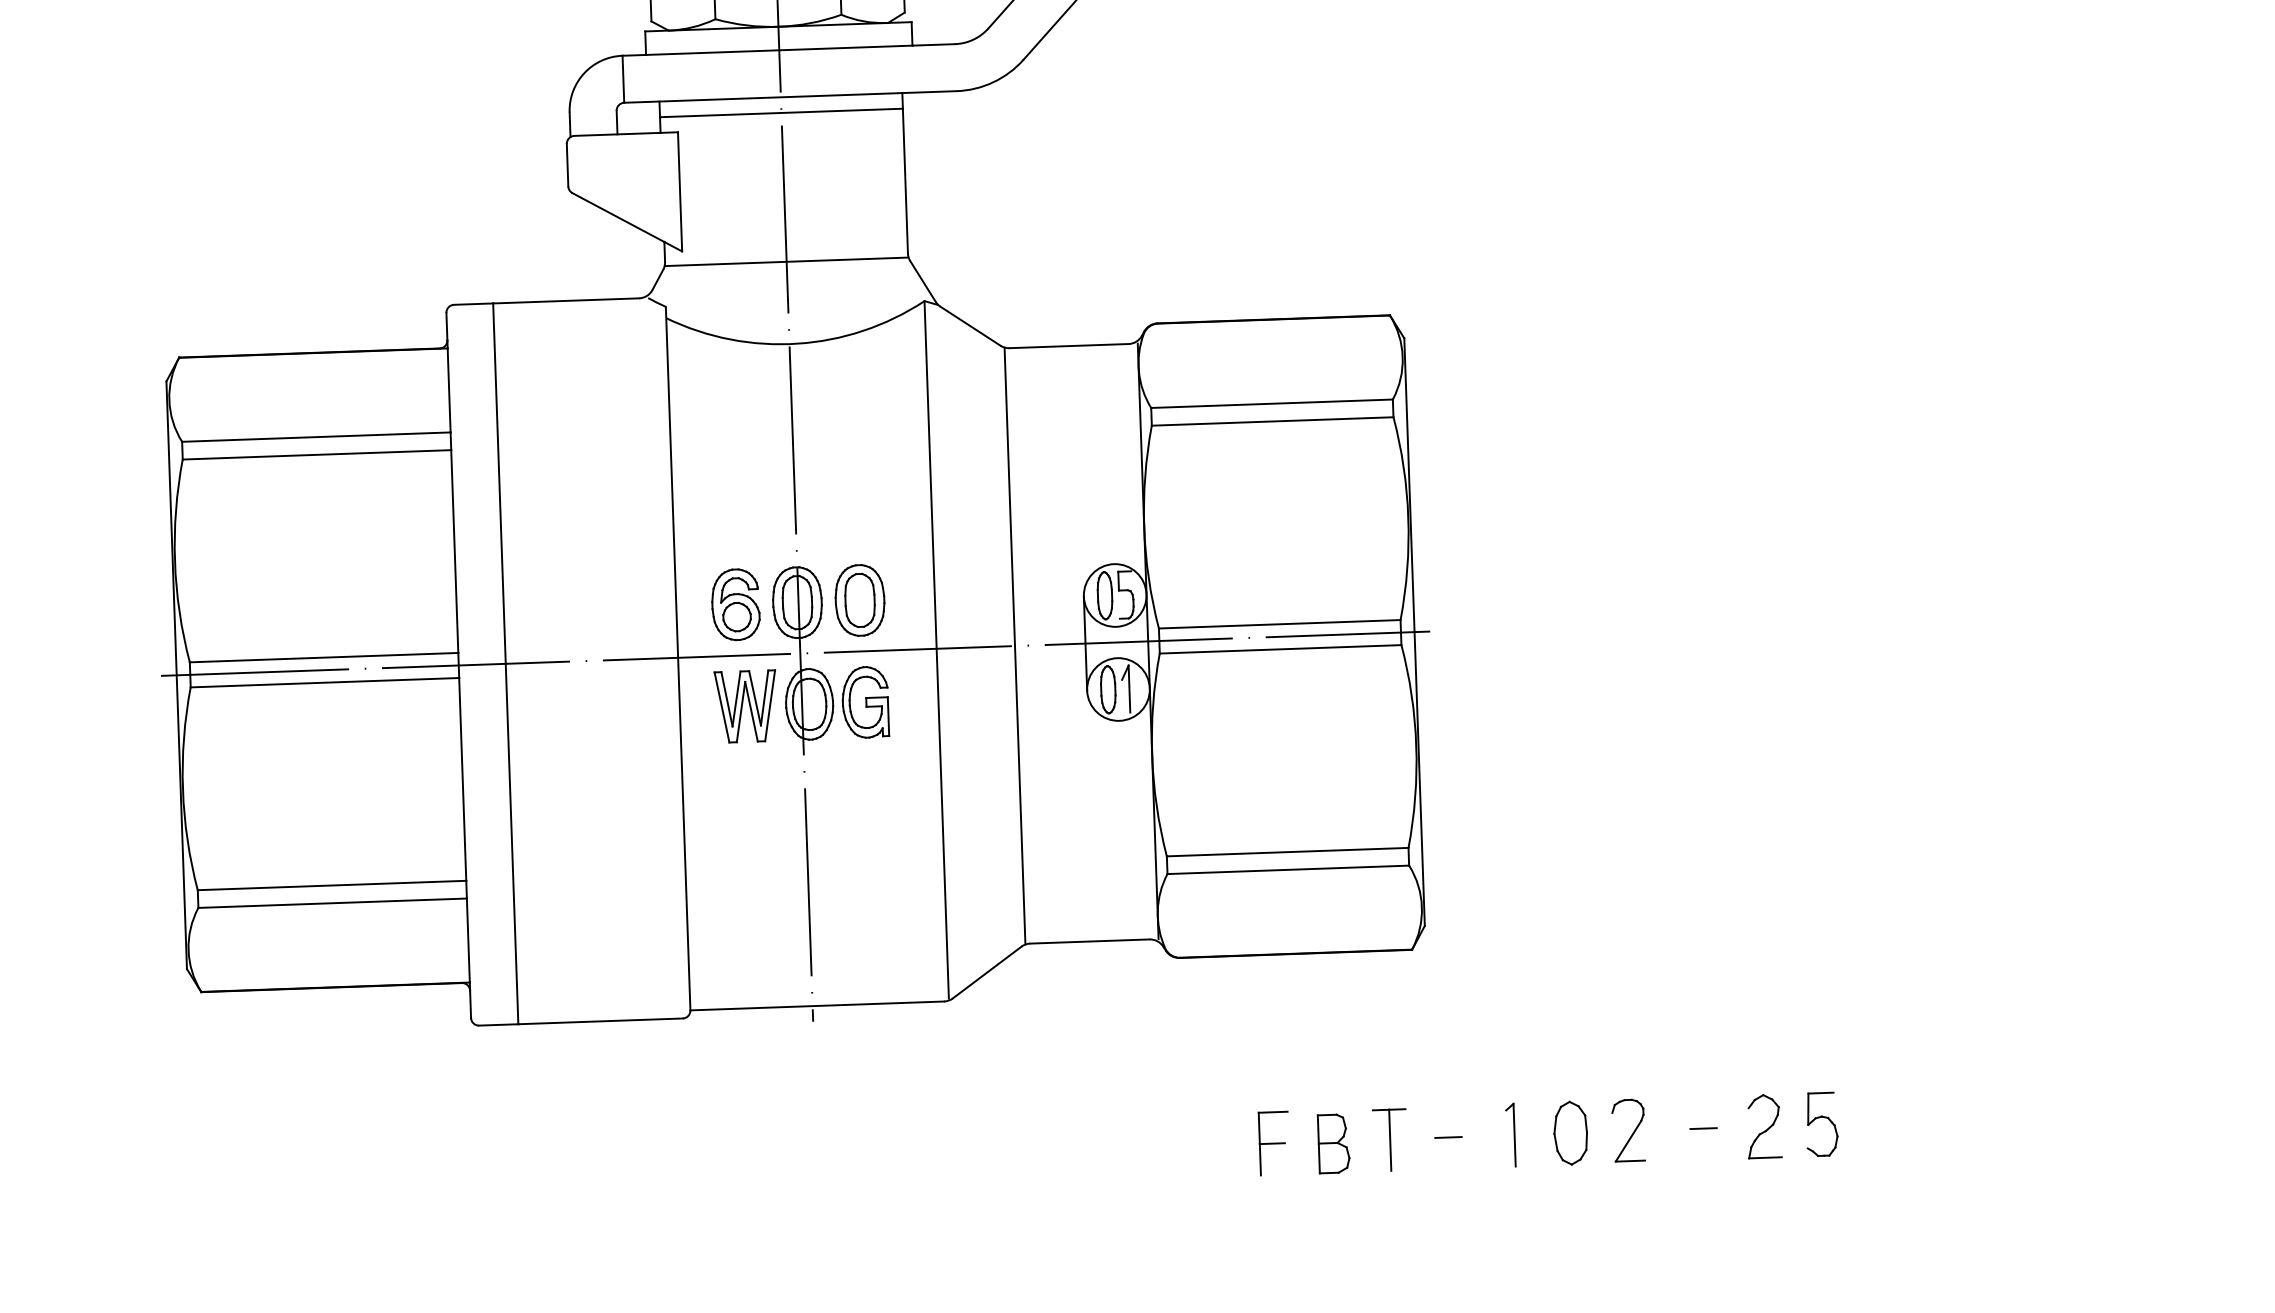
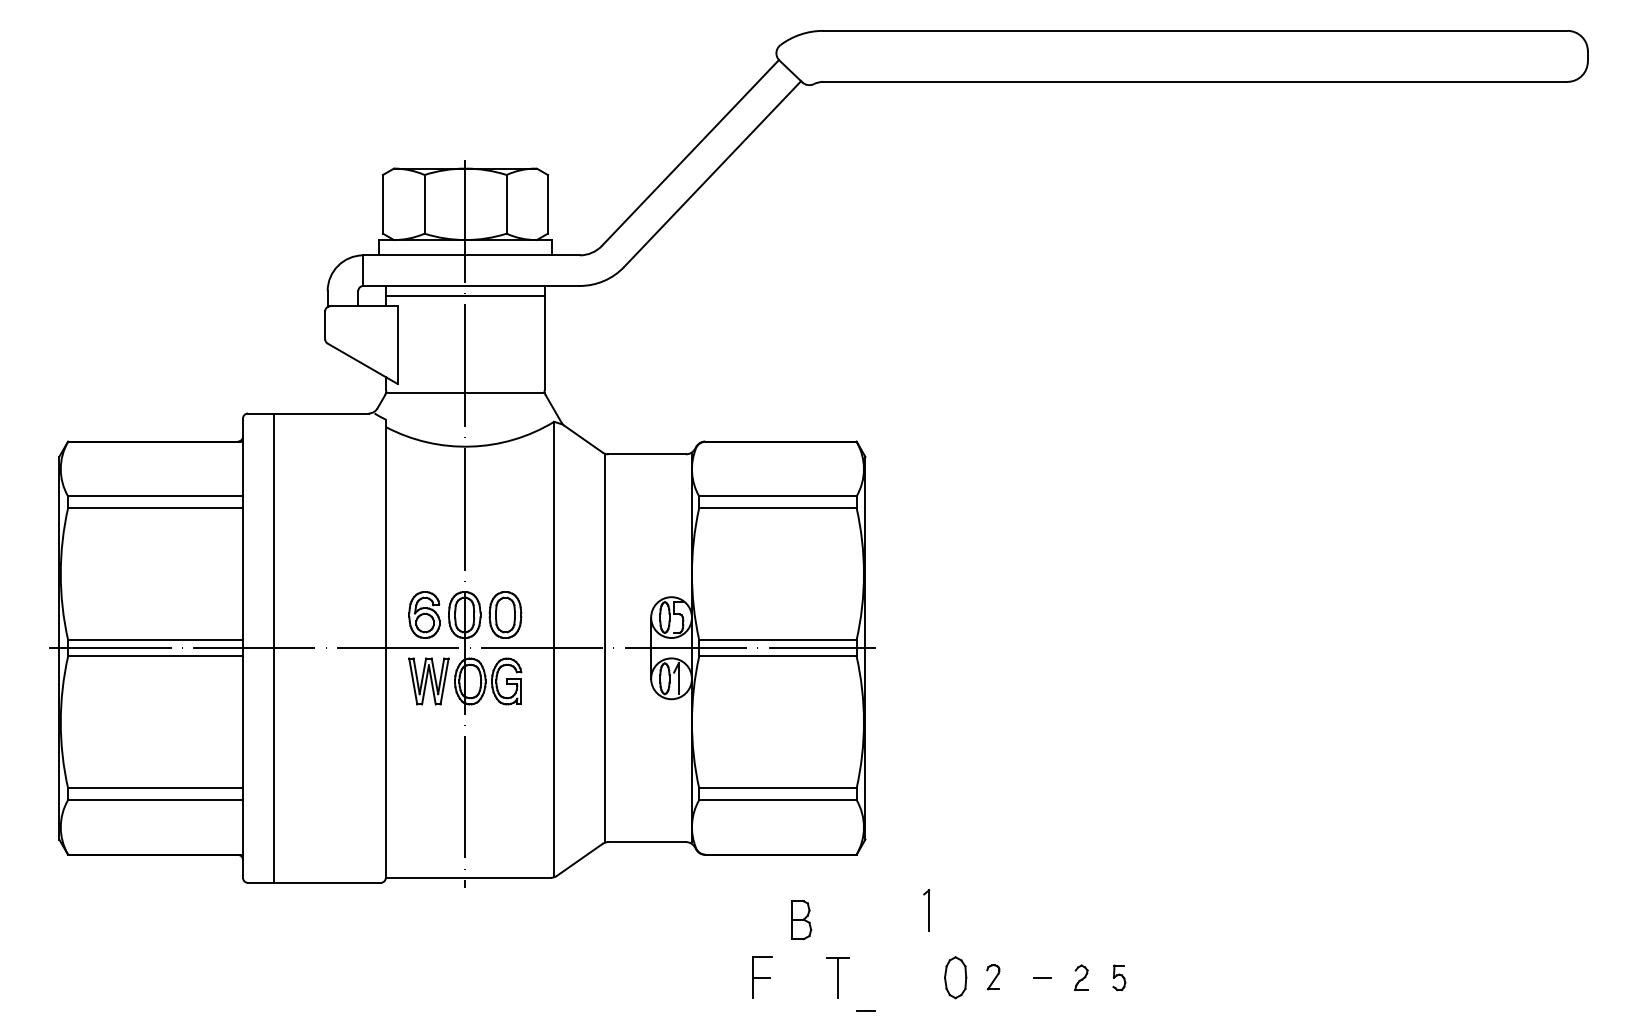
part: (1822, 1124) -> (1119, 977), size x0.6
part: (1764, 1126) -> (1081, 977), size x0.6
part: (1628, 1130) -> (993, 977), size x0.6
part: (1510, 1135) -> (926, 910), moved
line: (1447, 1137) -> (865, 1010), moved
part: (1334, 1144) -> (801, 920), moved

